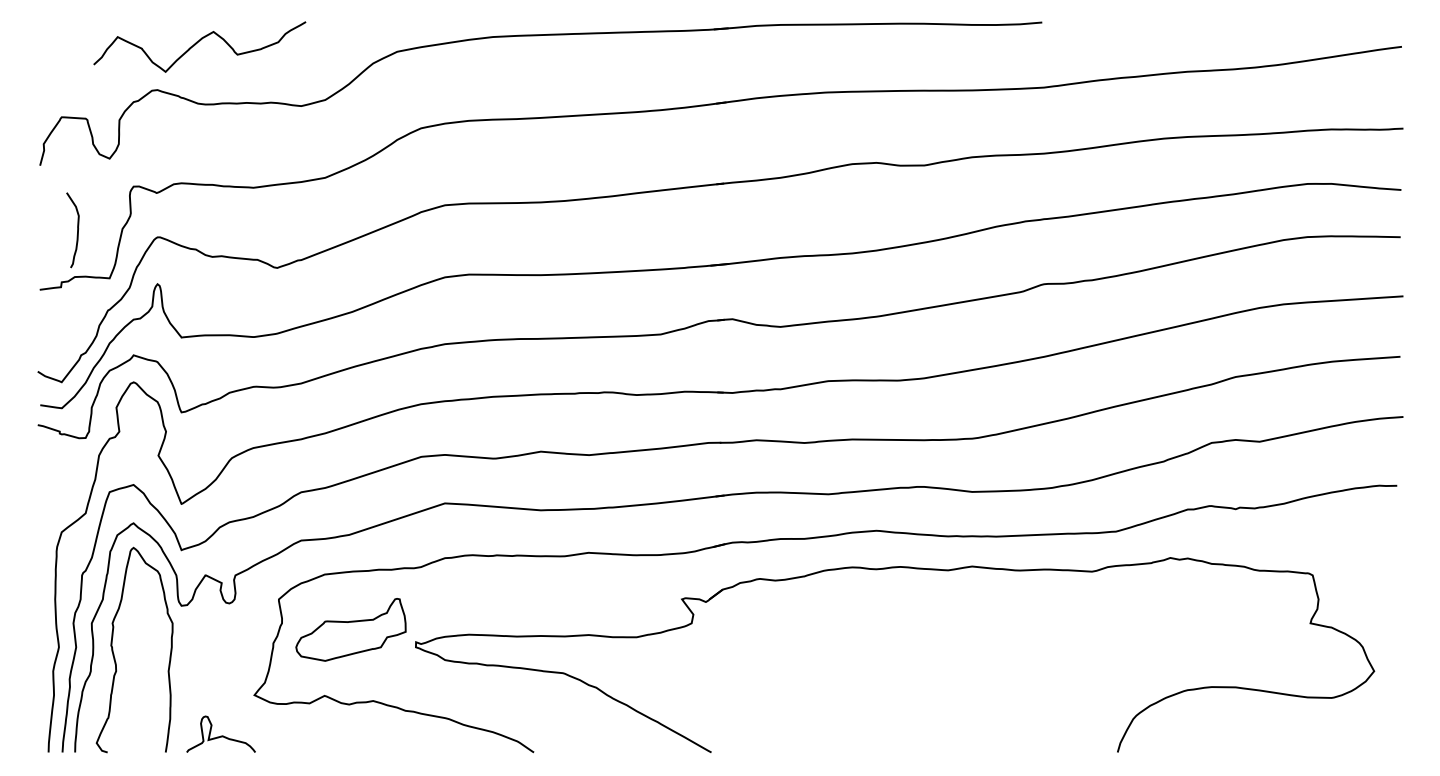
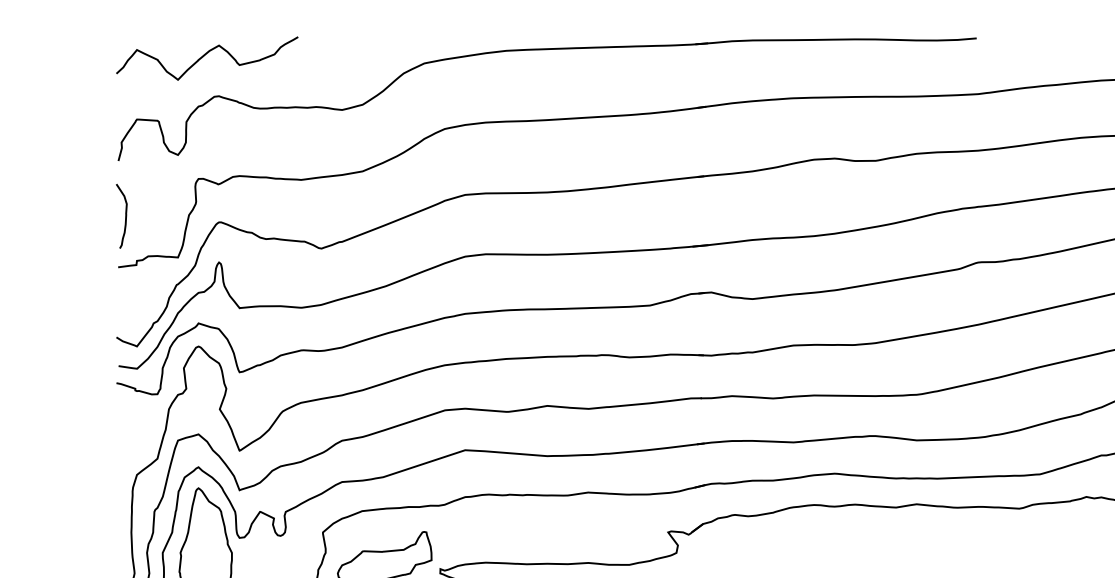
curve: (197, 43) -> (205, 55), moved
curve: (77, 230) -> (125, 216), moved

